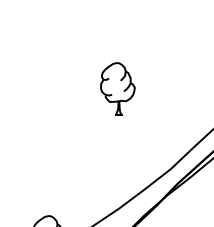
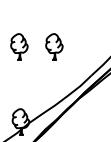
part: (46, 88) -> (19, 46), added

